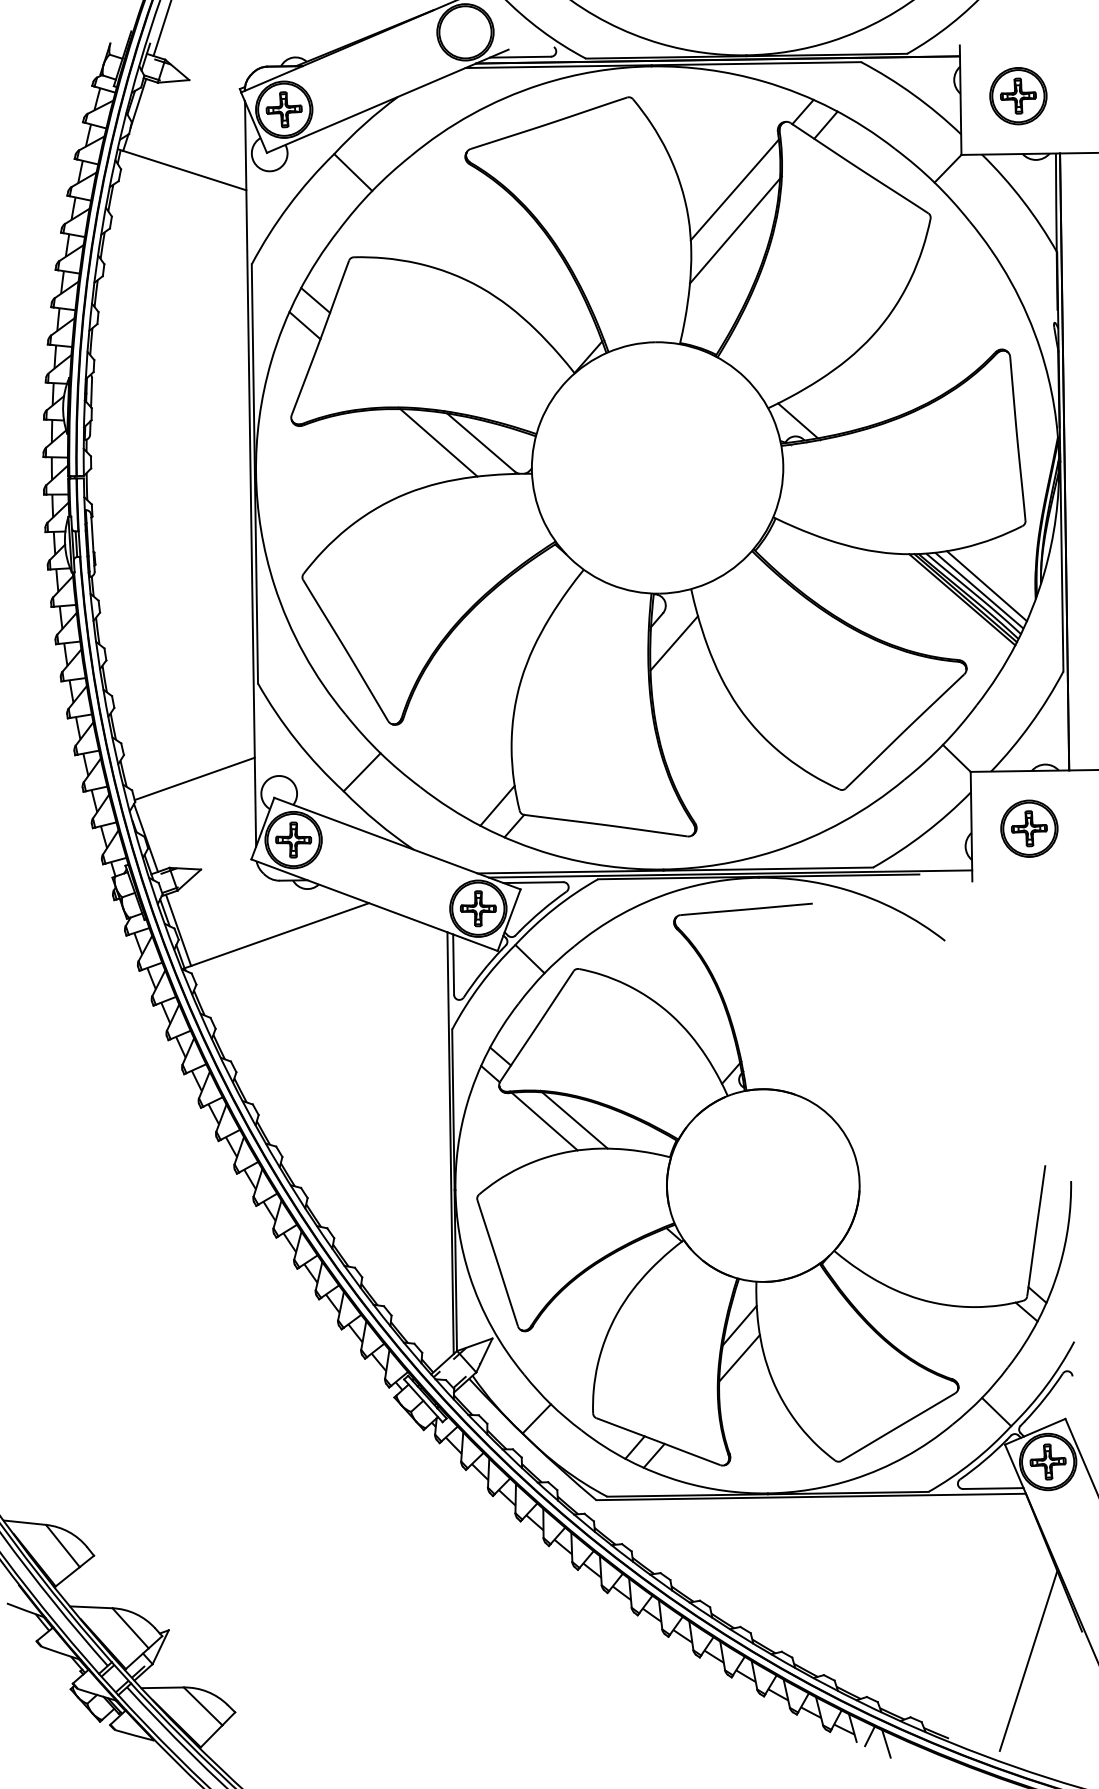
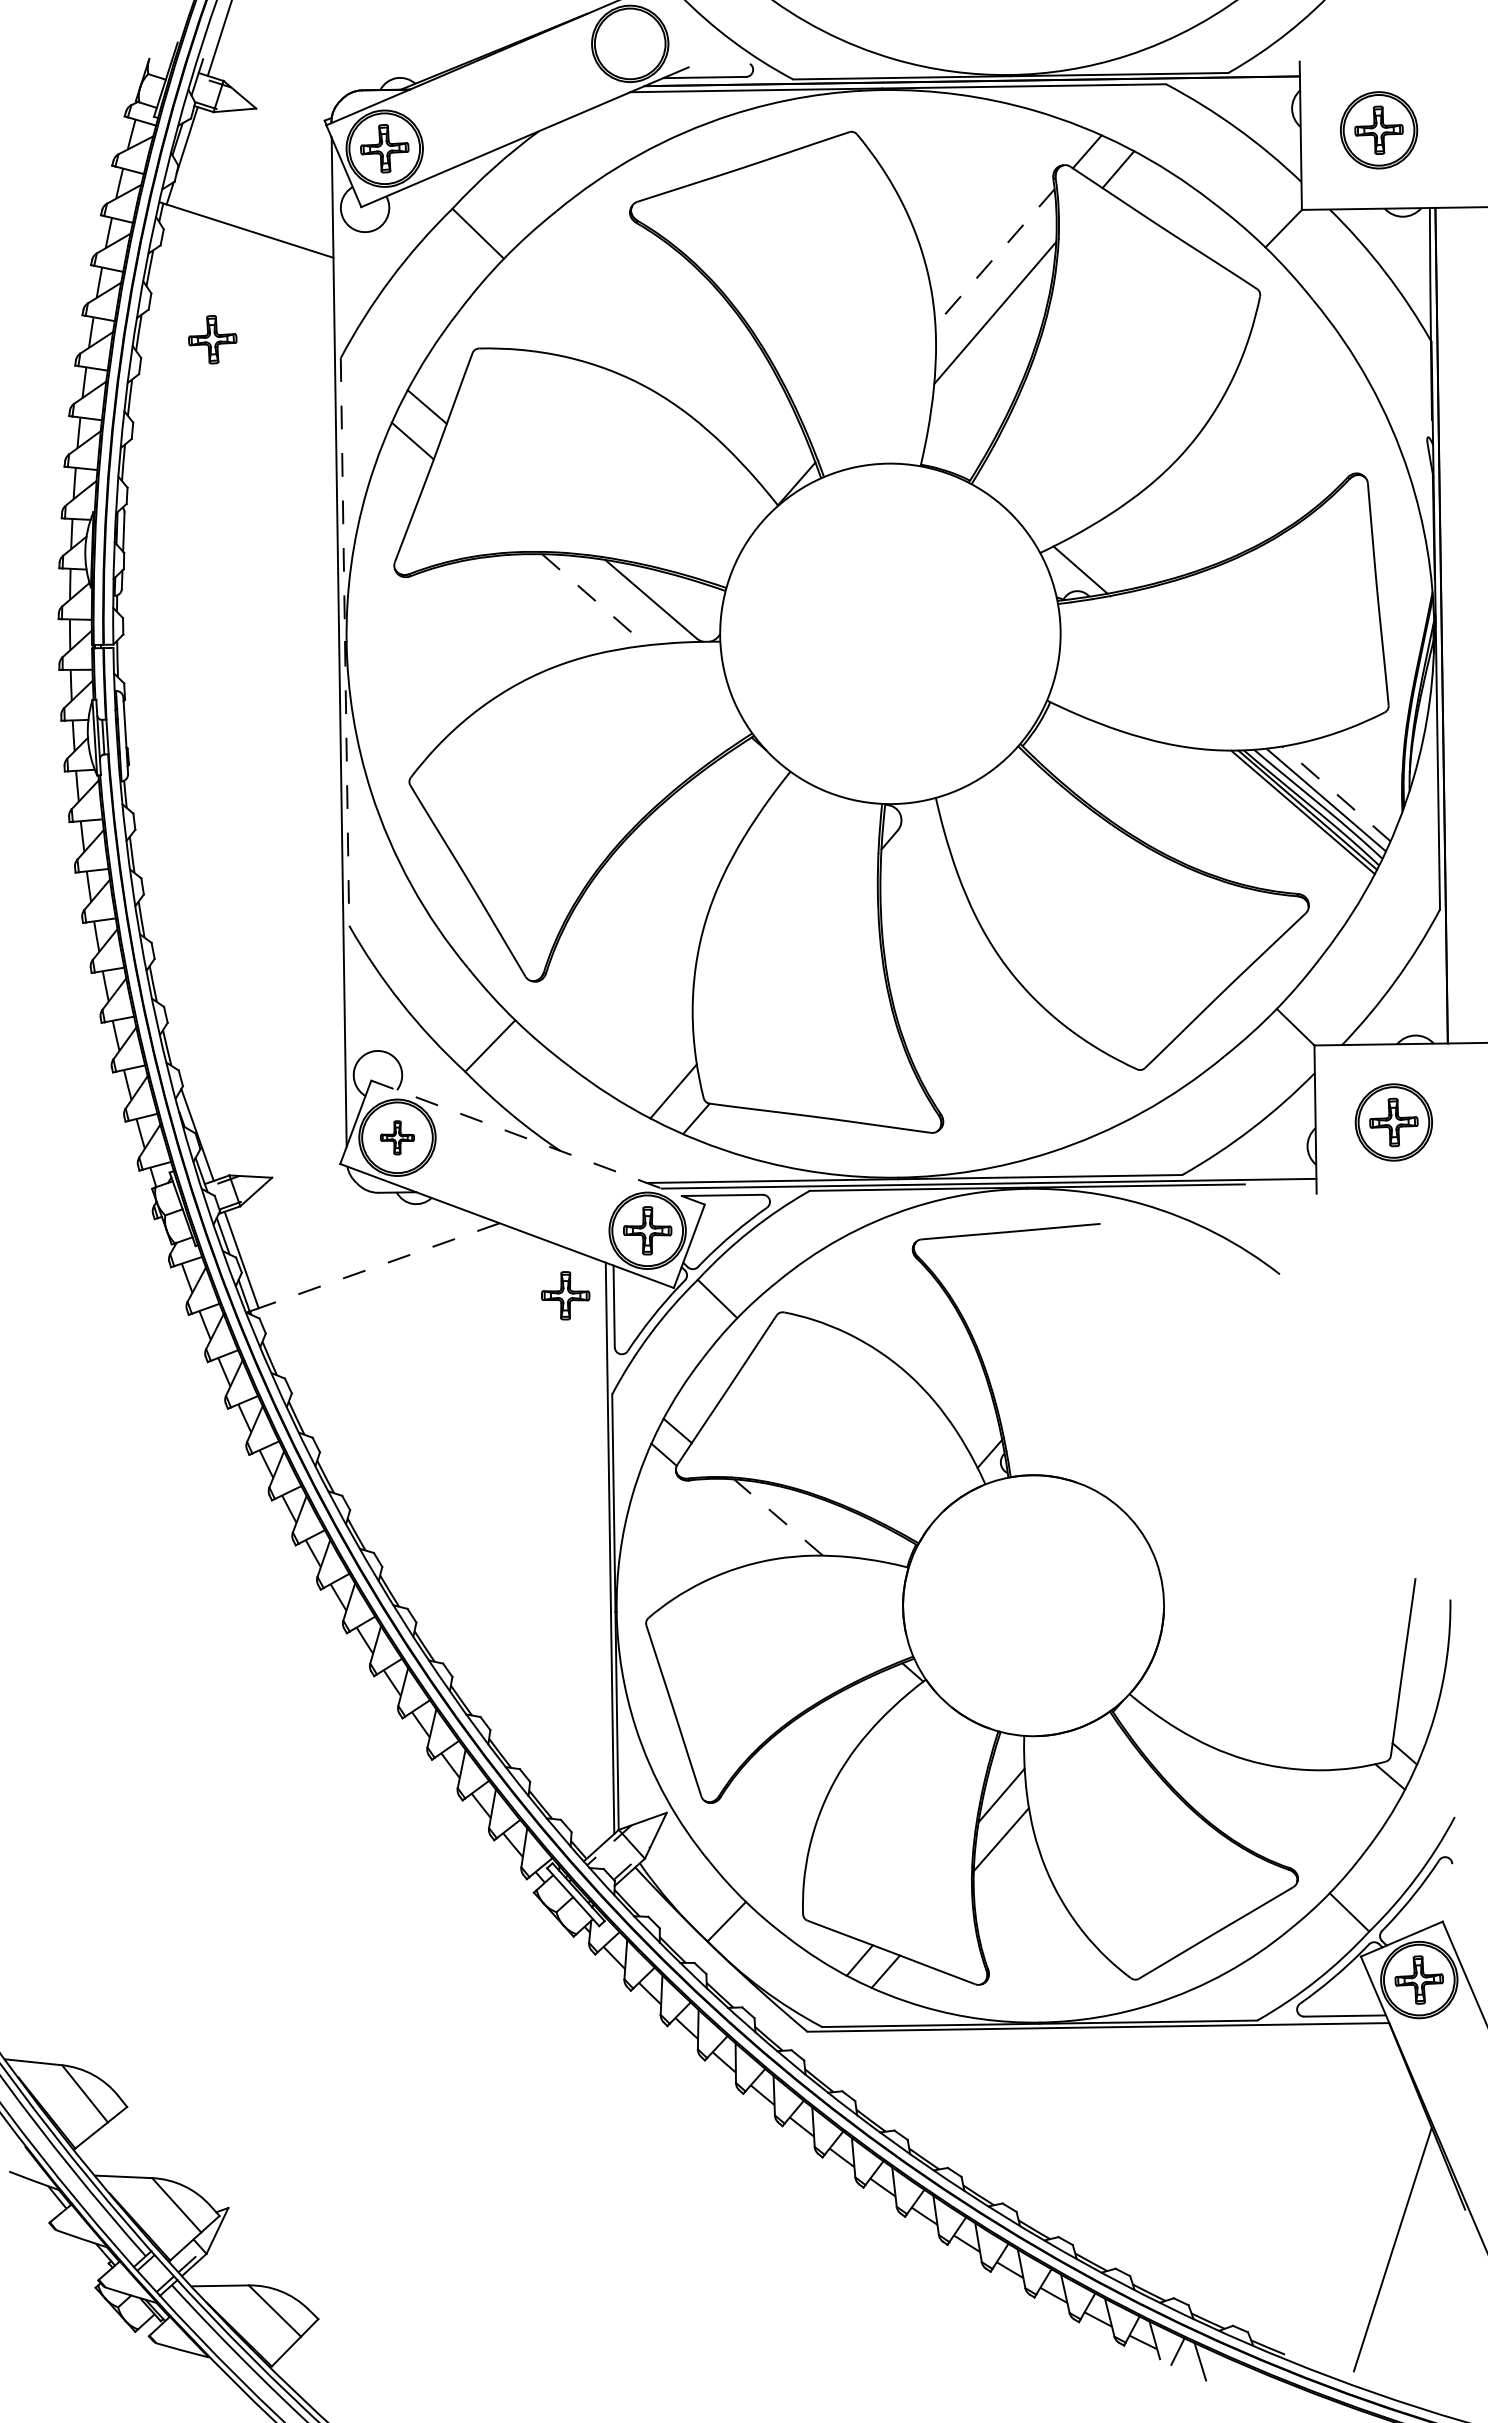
line: (735, 190) -> (995, 257), solid -> dashed
part: (157, 250) -> (212, 339), added
line: (439, 443) -> (594, 600), solid -> dashed
line: (255, 473) -> (345, 641), solid -> dashed
line: (987, 585) -> (1336, 793), solid -> dashed
line: (673, 643) -> (912, 871), removed
line: (194, 778) -> (263, 1054), removed
part: (293, 839) -> (397, 1137), size x0.7
line: (397, 843) -> (538, 1142), solid -> dashed
line: (280, 934) -> (379, 1265), solid -> dashed
part: (417, 956) -> (565, 1295), added
line: (574, 1120) -> (778, 1517), solid -> dashed
line: (544, 1121) -> (737, 1519), removed

